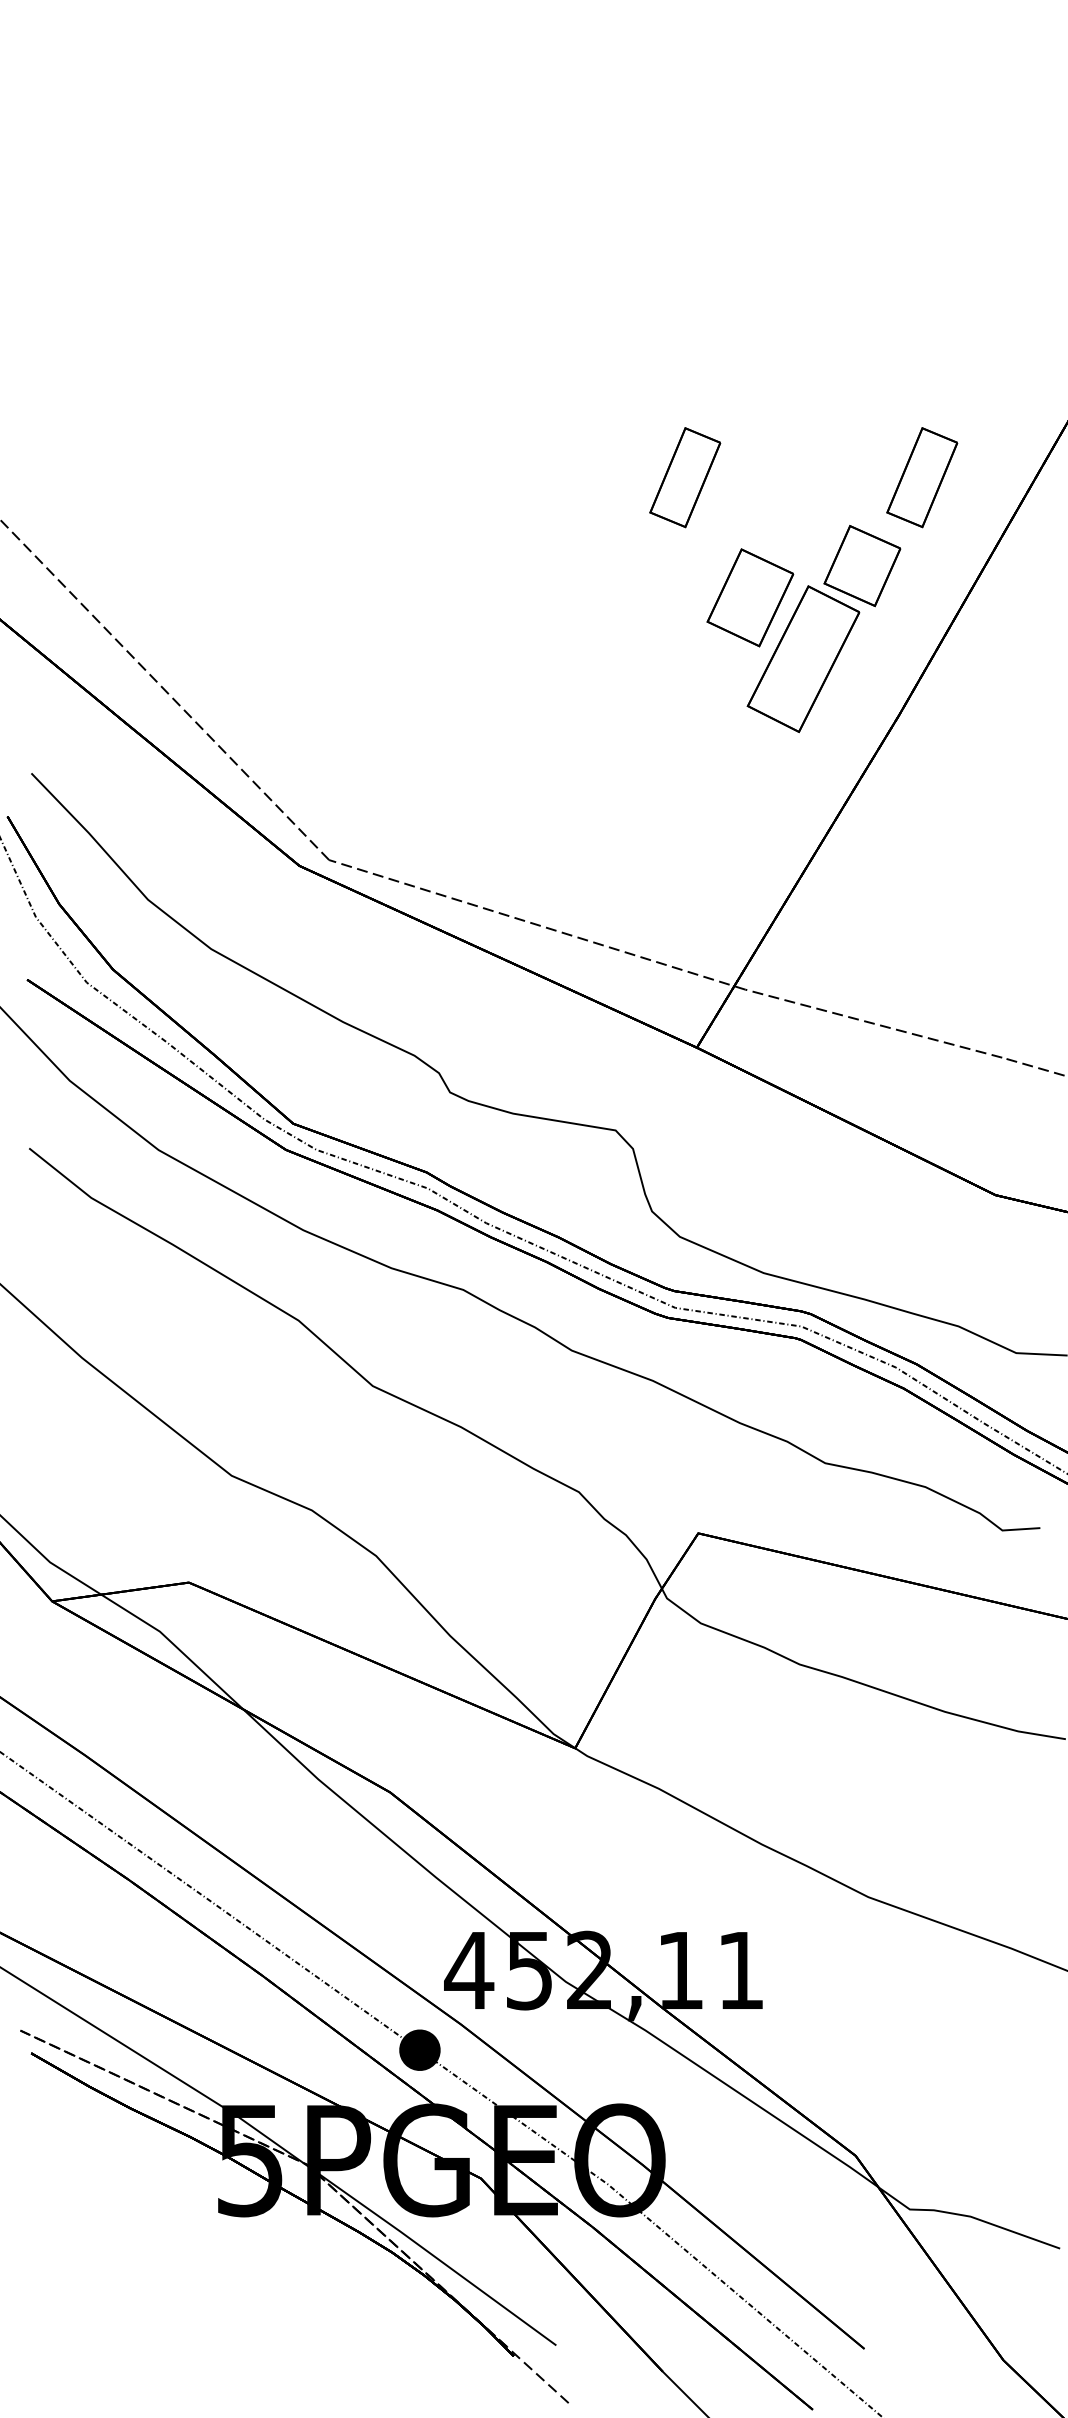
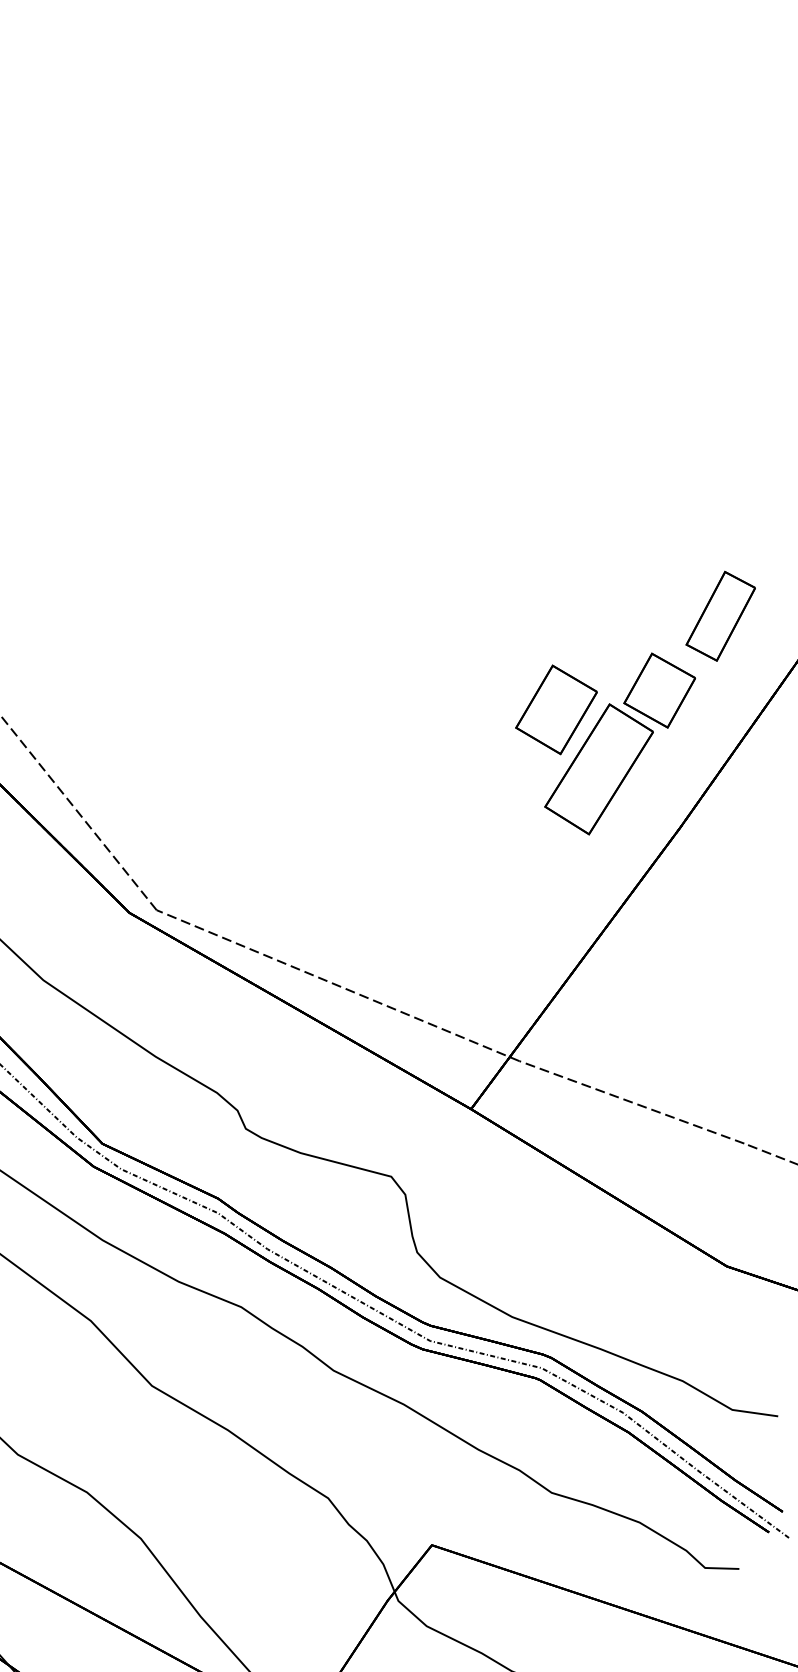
part: (685, 477) -> (508, 596), removed

